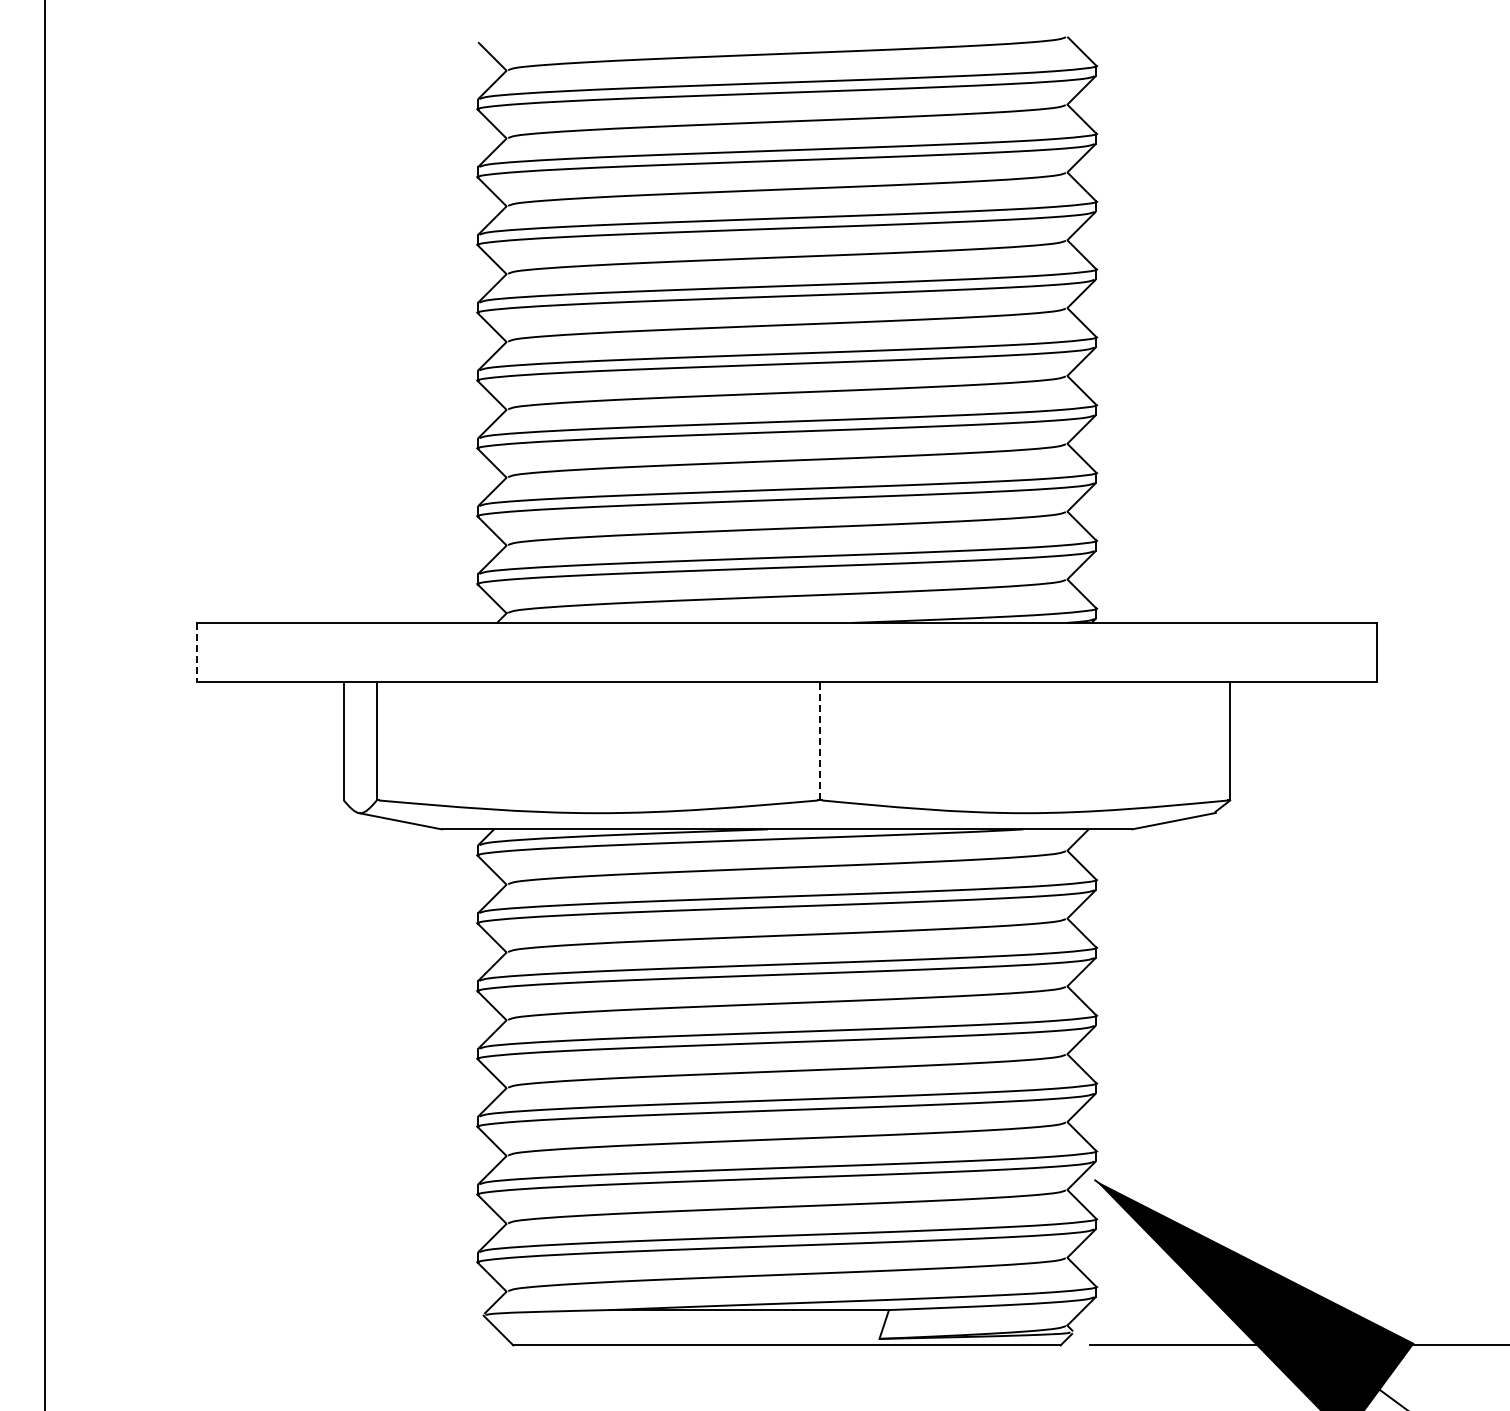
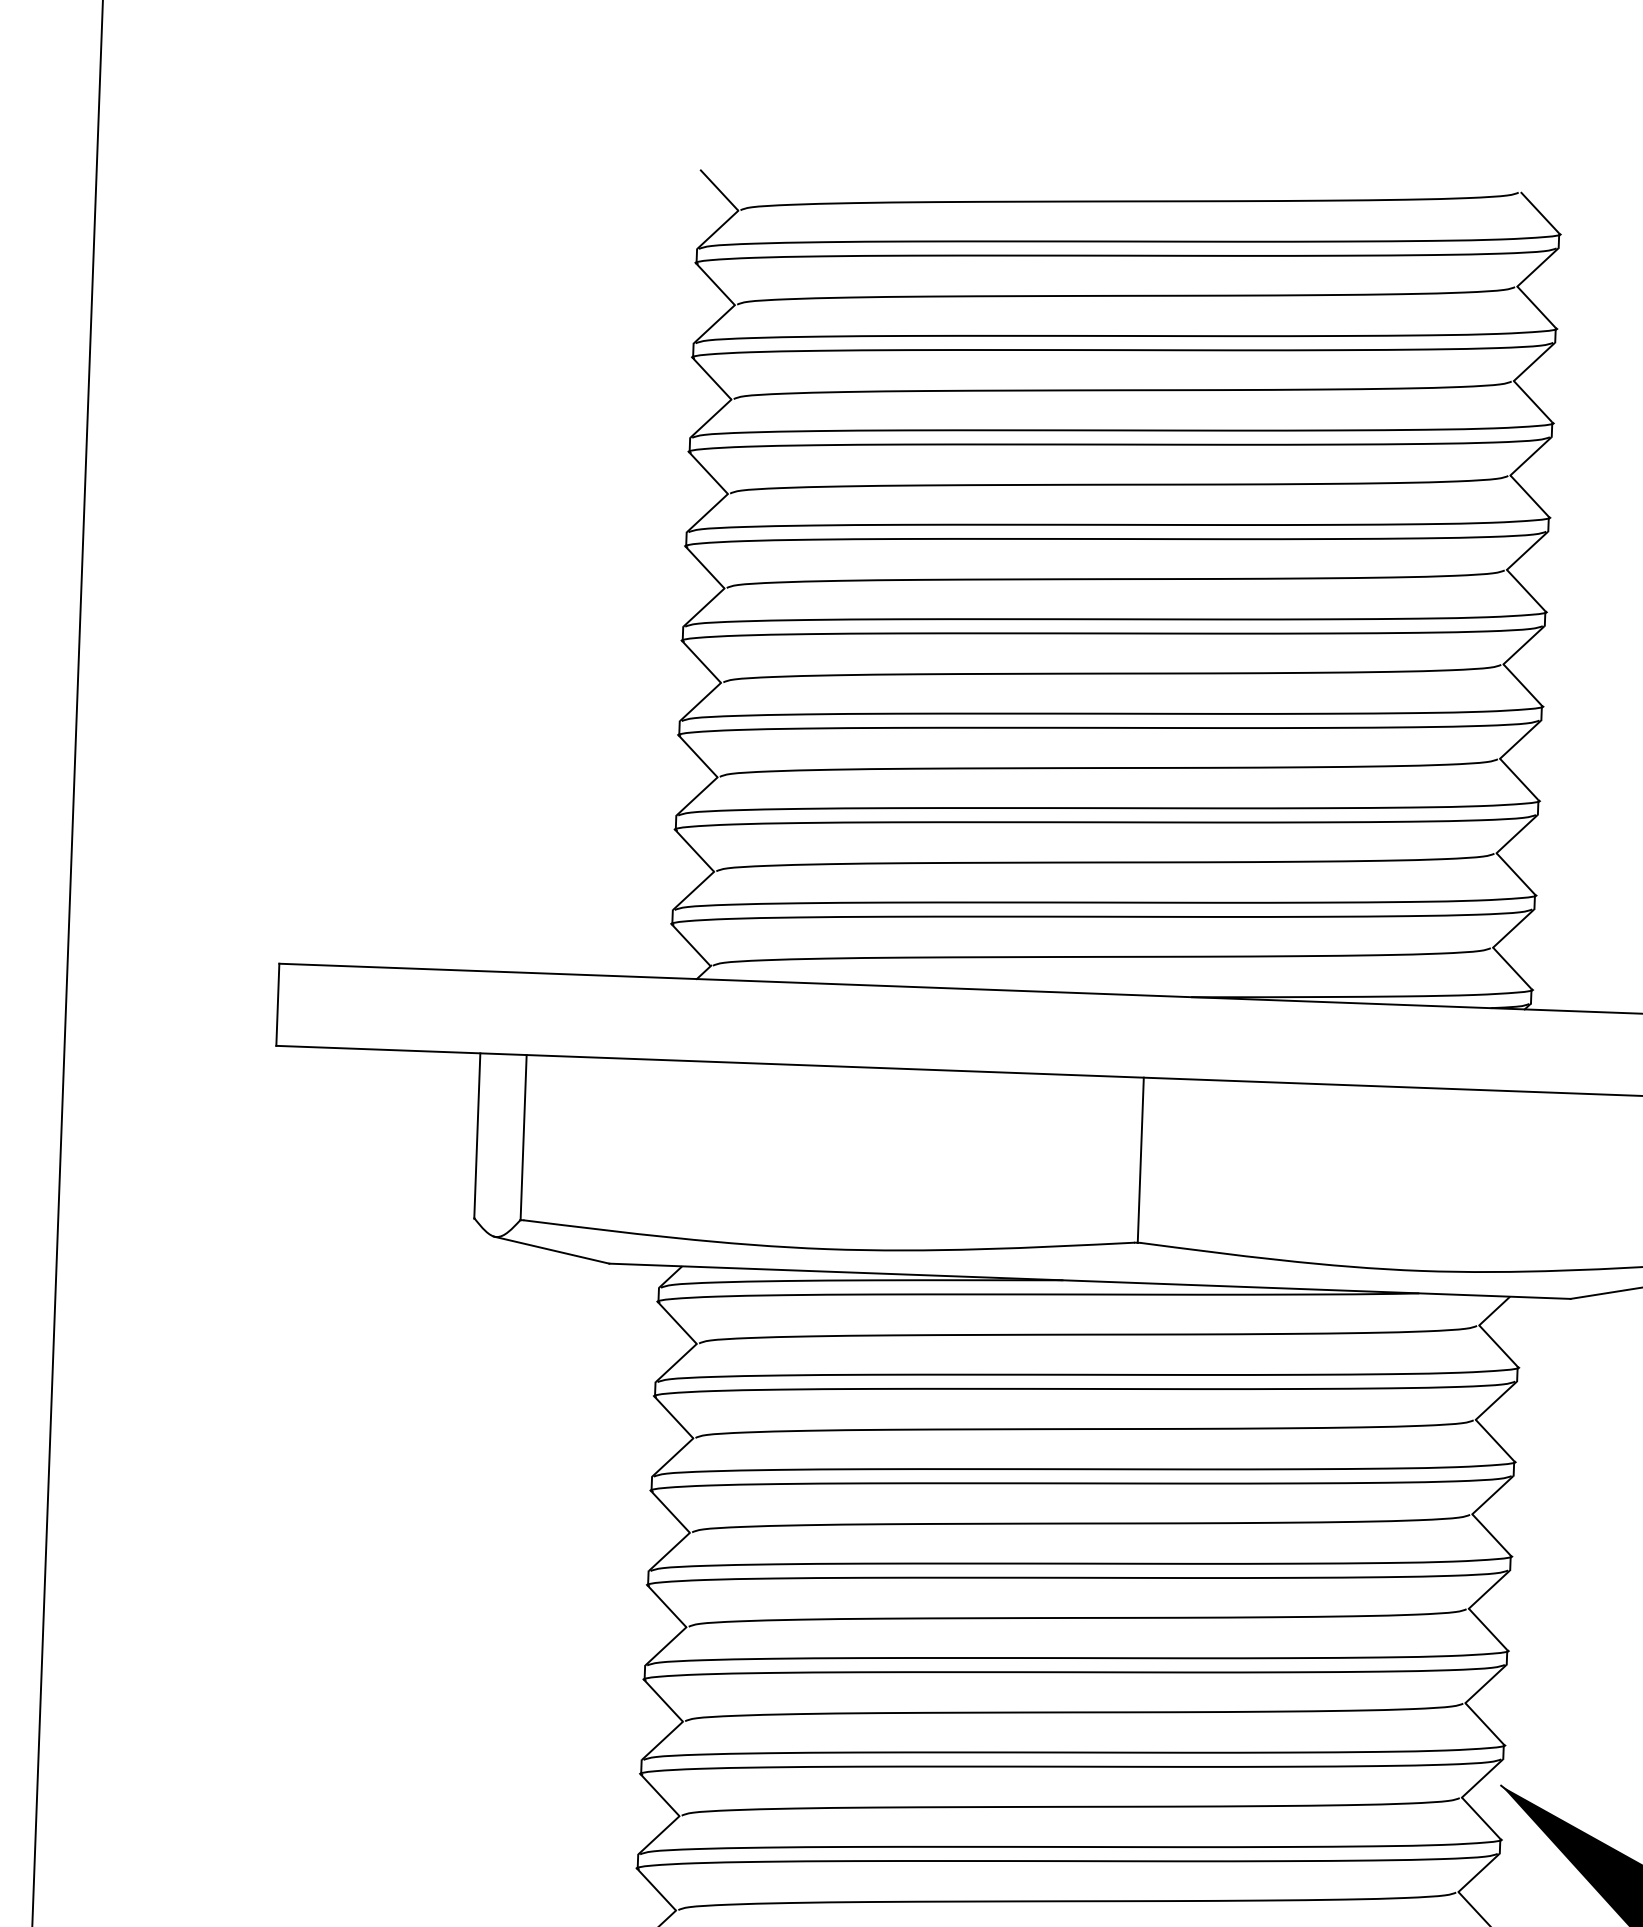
line: (197, 652) -> (278, 1004), dashed -> solid
line: (820, 740) -> (1141, 1159), dashed -> solid

